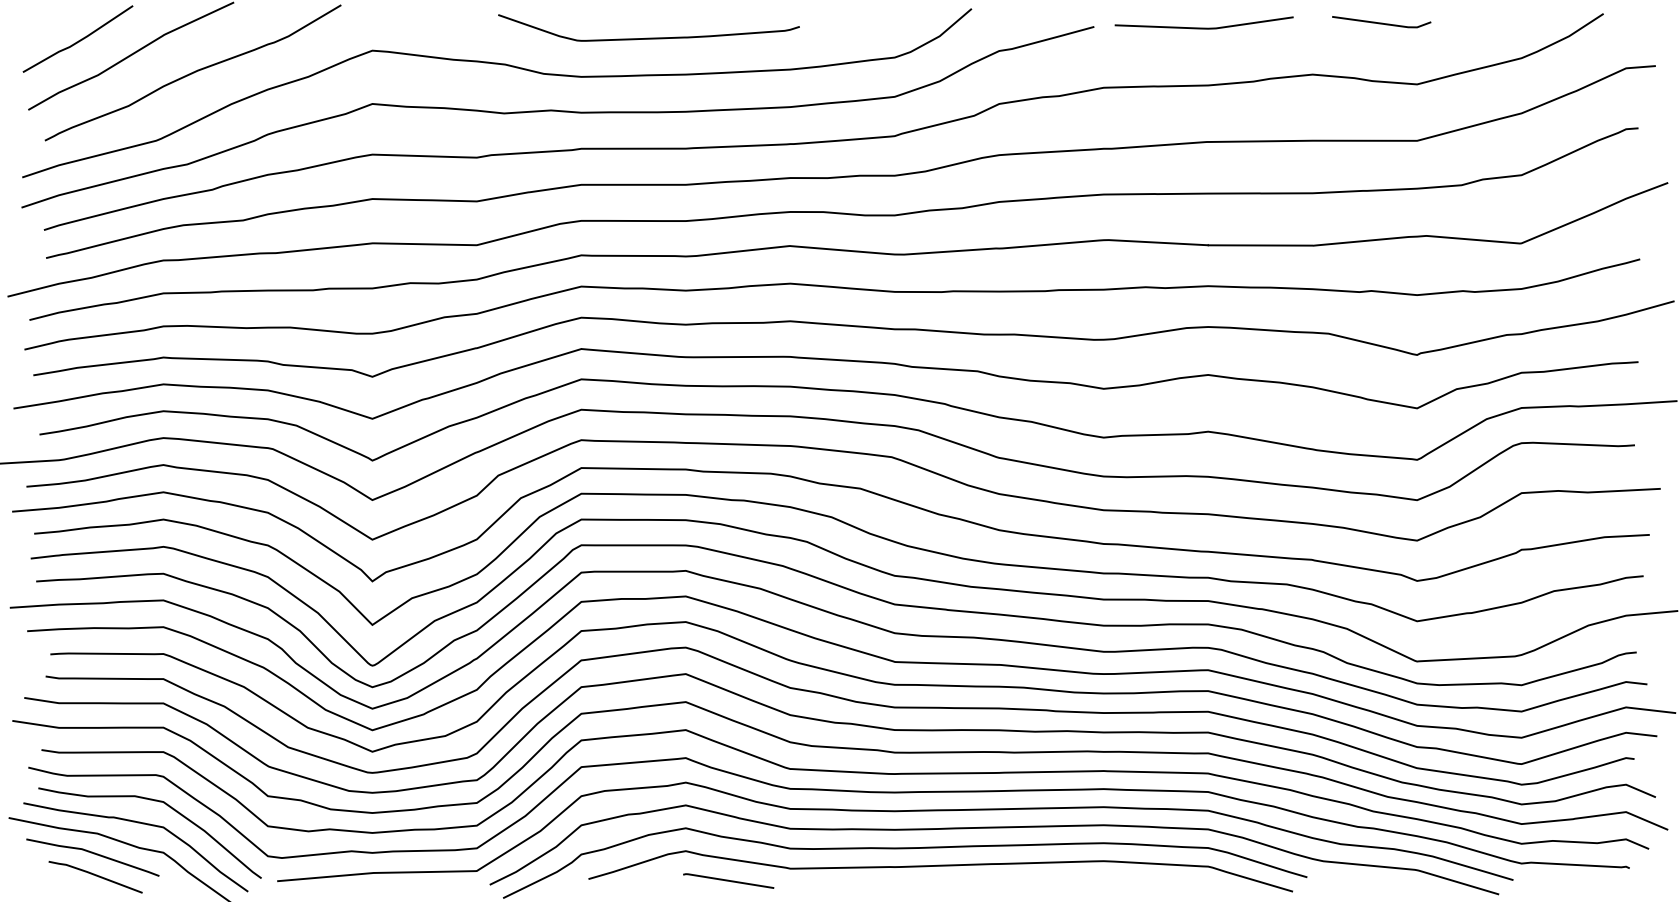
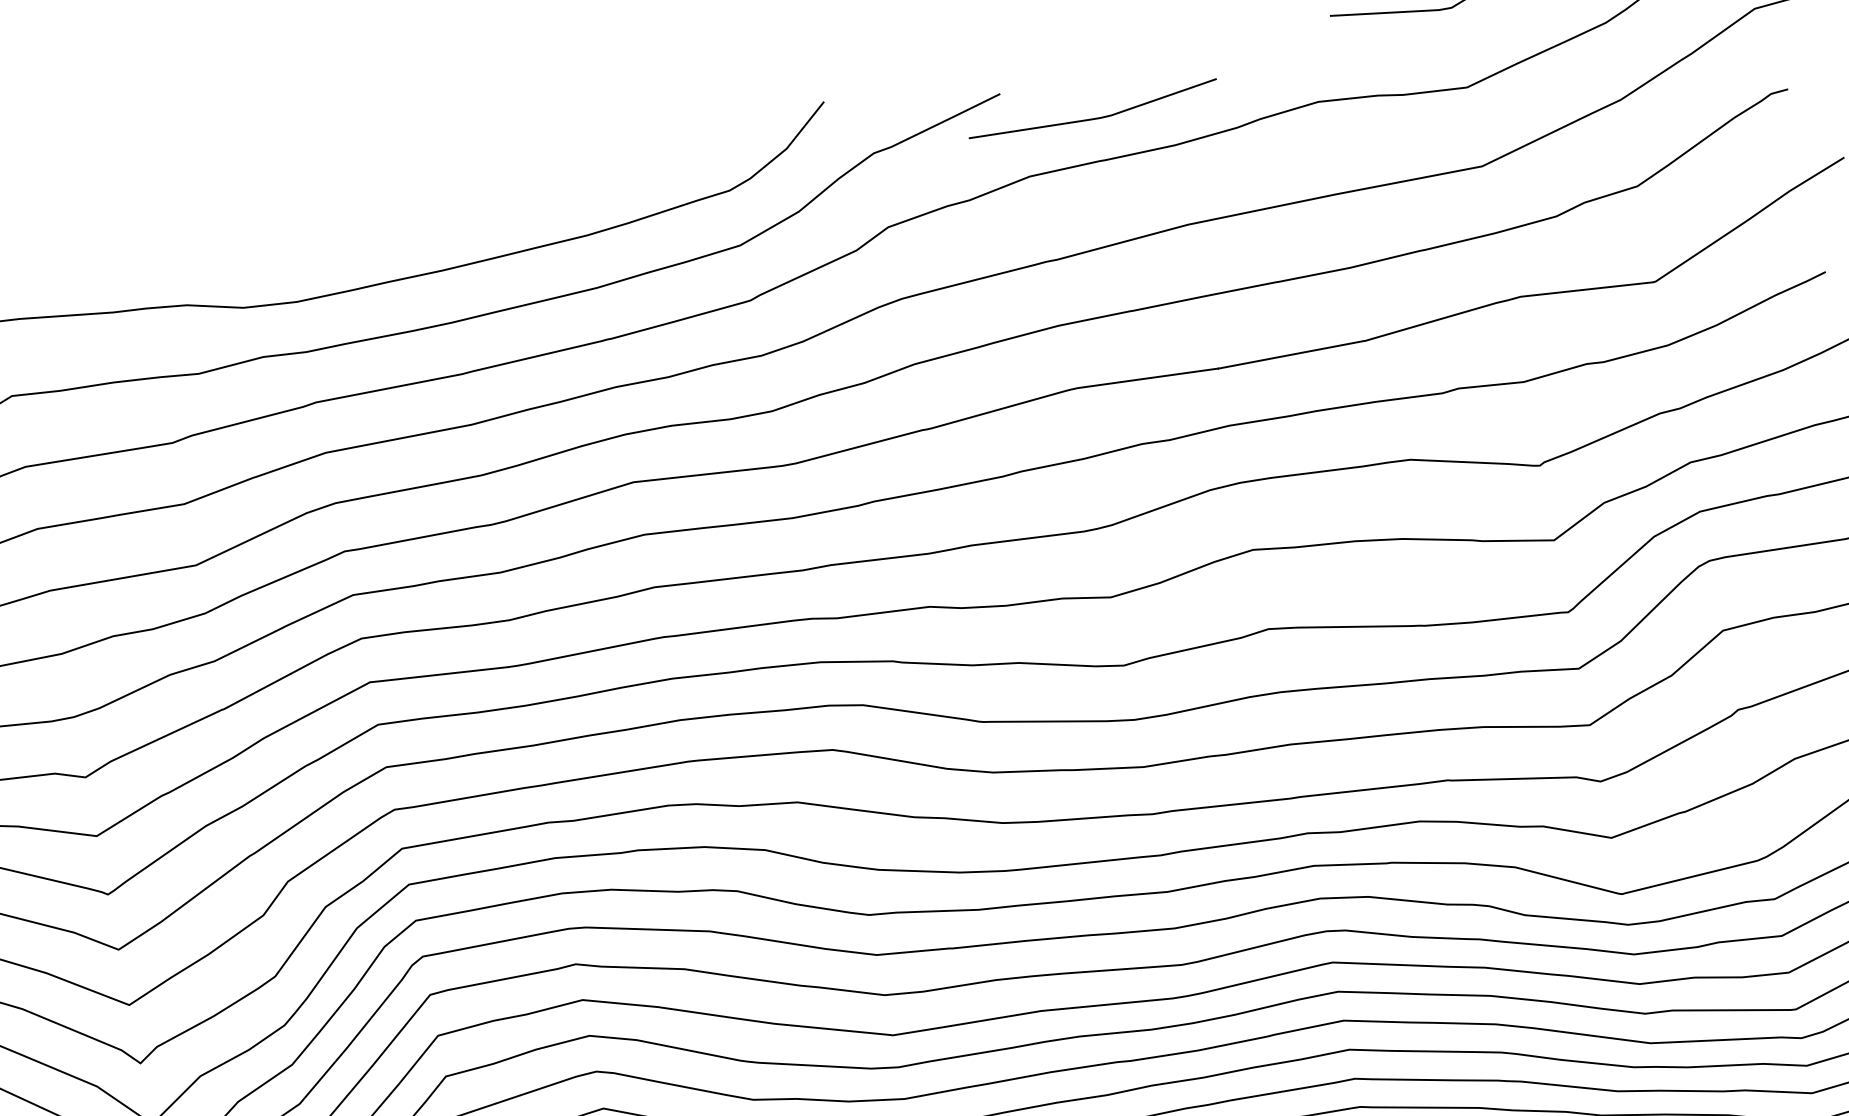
line: (1203, 27) -> (1093, 117), moved
curve: (648, 37) -> (379, 228), removed

